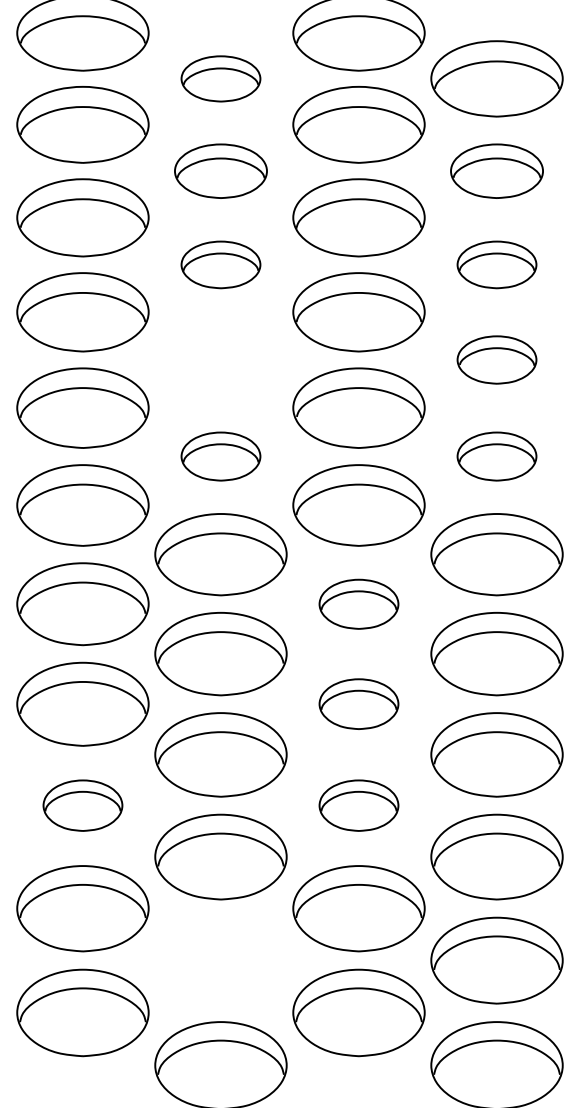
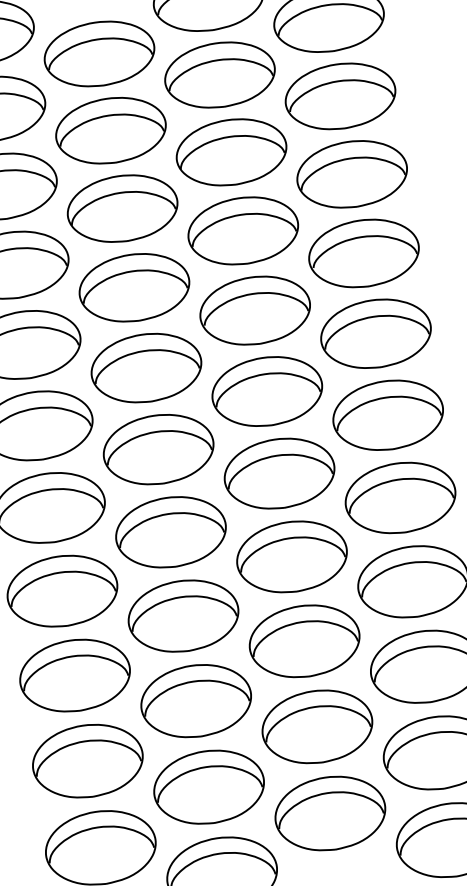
part: (220, 78) -> (99, 53), size x1.67
part: (220, 171) -> (110, 131), size x1.43
part: (496, 171) -> (340, 96), size x1.43
part: (220, 264) -> (122, 208), size x1.67
part: (496, 264) -> (351, 174), size x1.67
part: (220, 359) -> (134, 287), added
part: (496, 359) -> (363, 253), size x1.67
part: (220, 456) -> (146, 368), size x1.67
part: (496, 456) -> (375, 333), size x1.67
part: (358, 604) -> (279, 474), size x1.67
part: (358, 703) -> (291, 556), size x1.67
part: (82, 805) -> (74, 675), size x1.67
part: (358, 805) -> (304, 641), size x1.67
part: (220, 960) -> (208, 787), added

